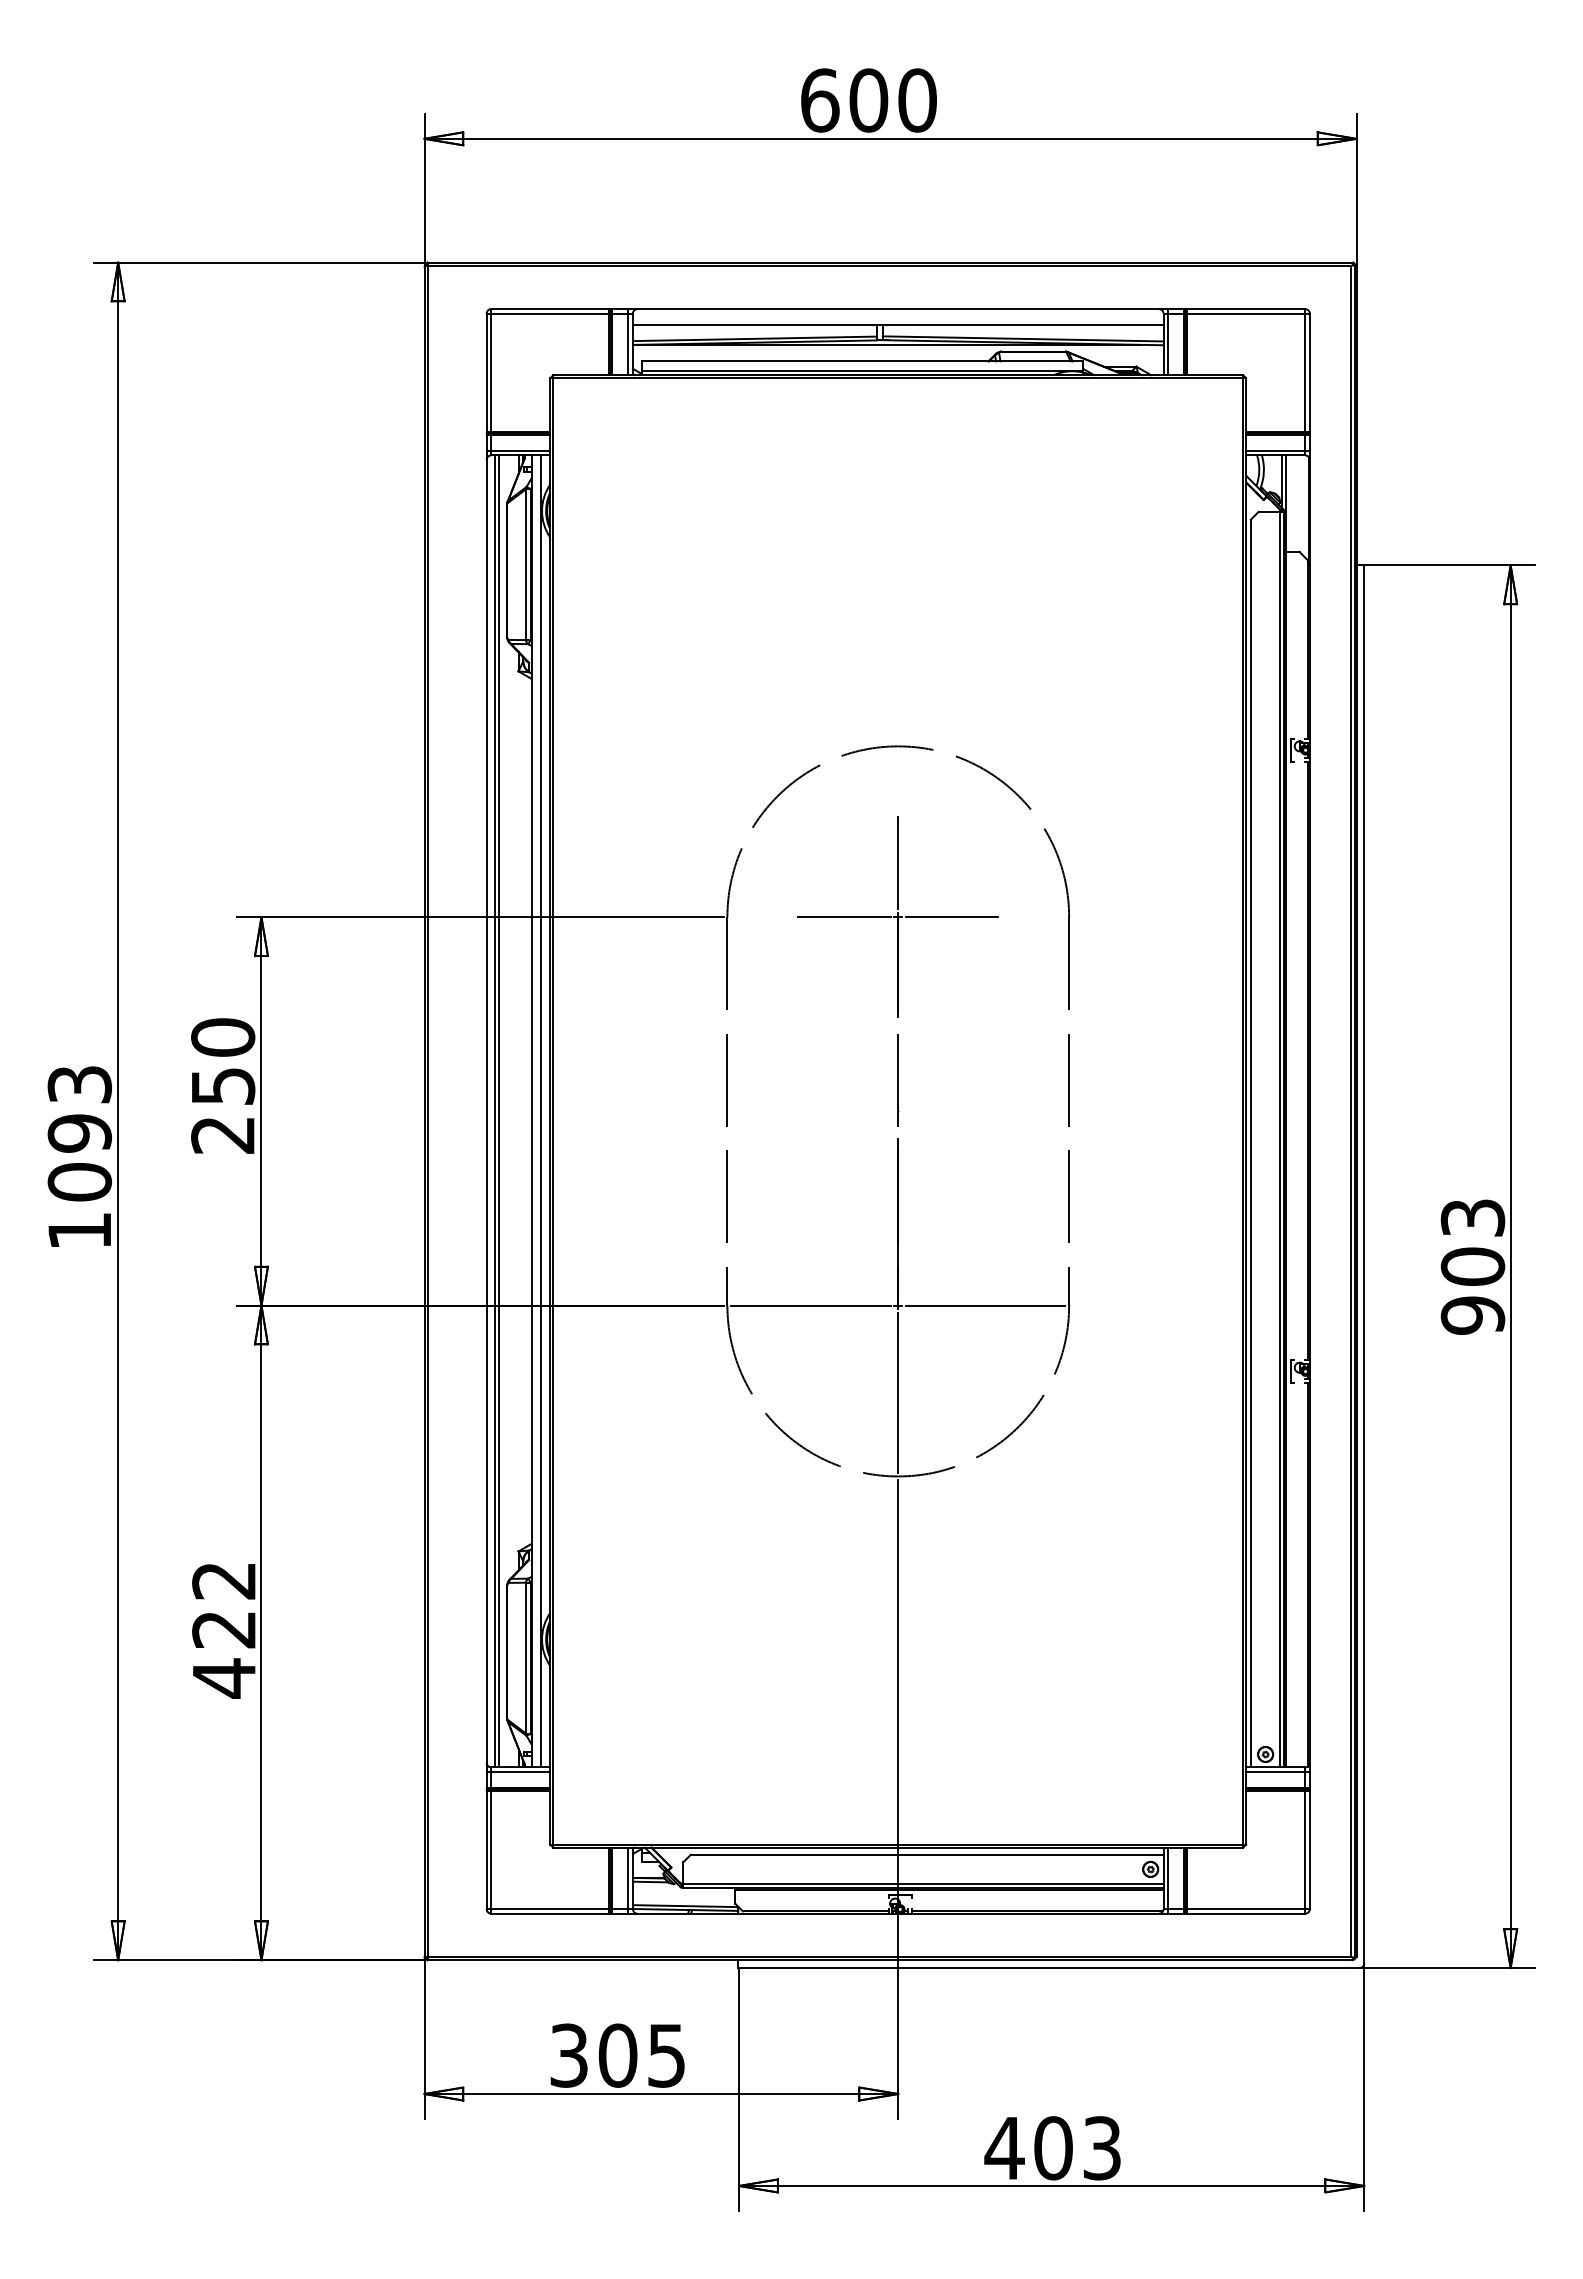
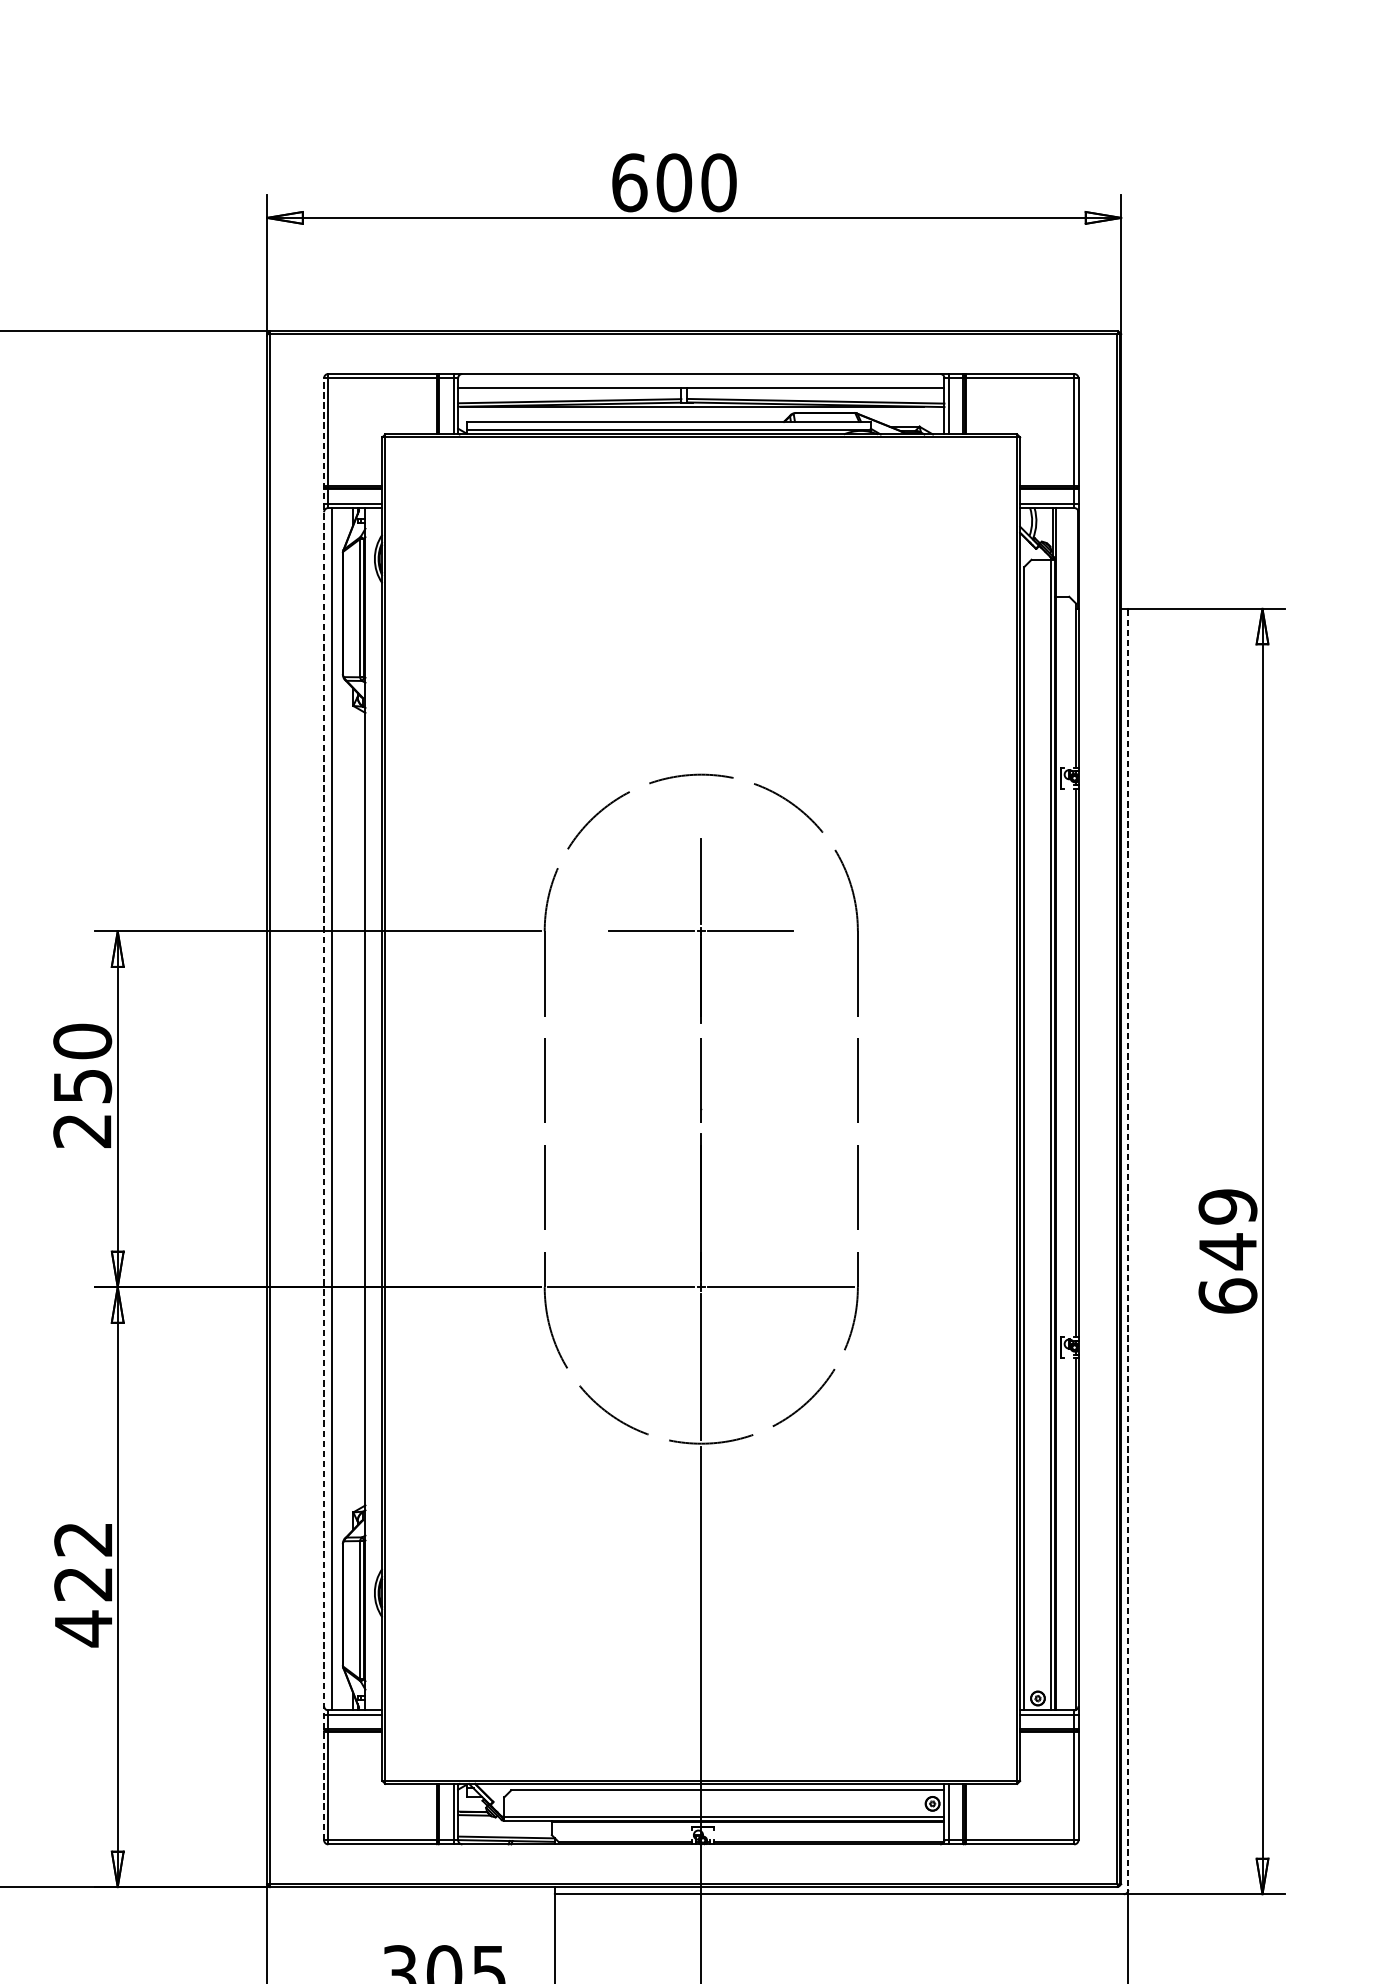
line: (486, 1111) -> (323, 1109), solid -> dashed
line: (499, 1111) -> (335, 1109), removed
line: (541, 1111) -> (374, 1109), removed
line: (1364, 1264) -> (1128, 1249), solid -> dashed
text: (1472, 1266) -> (1227, 1251), 903 -> 649

